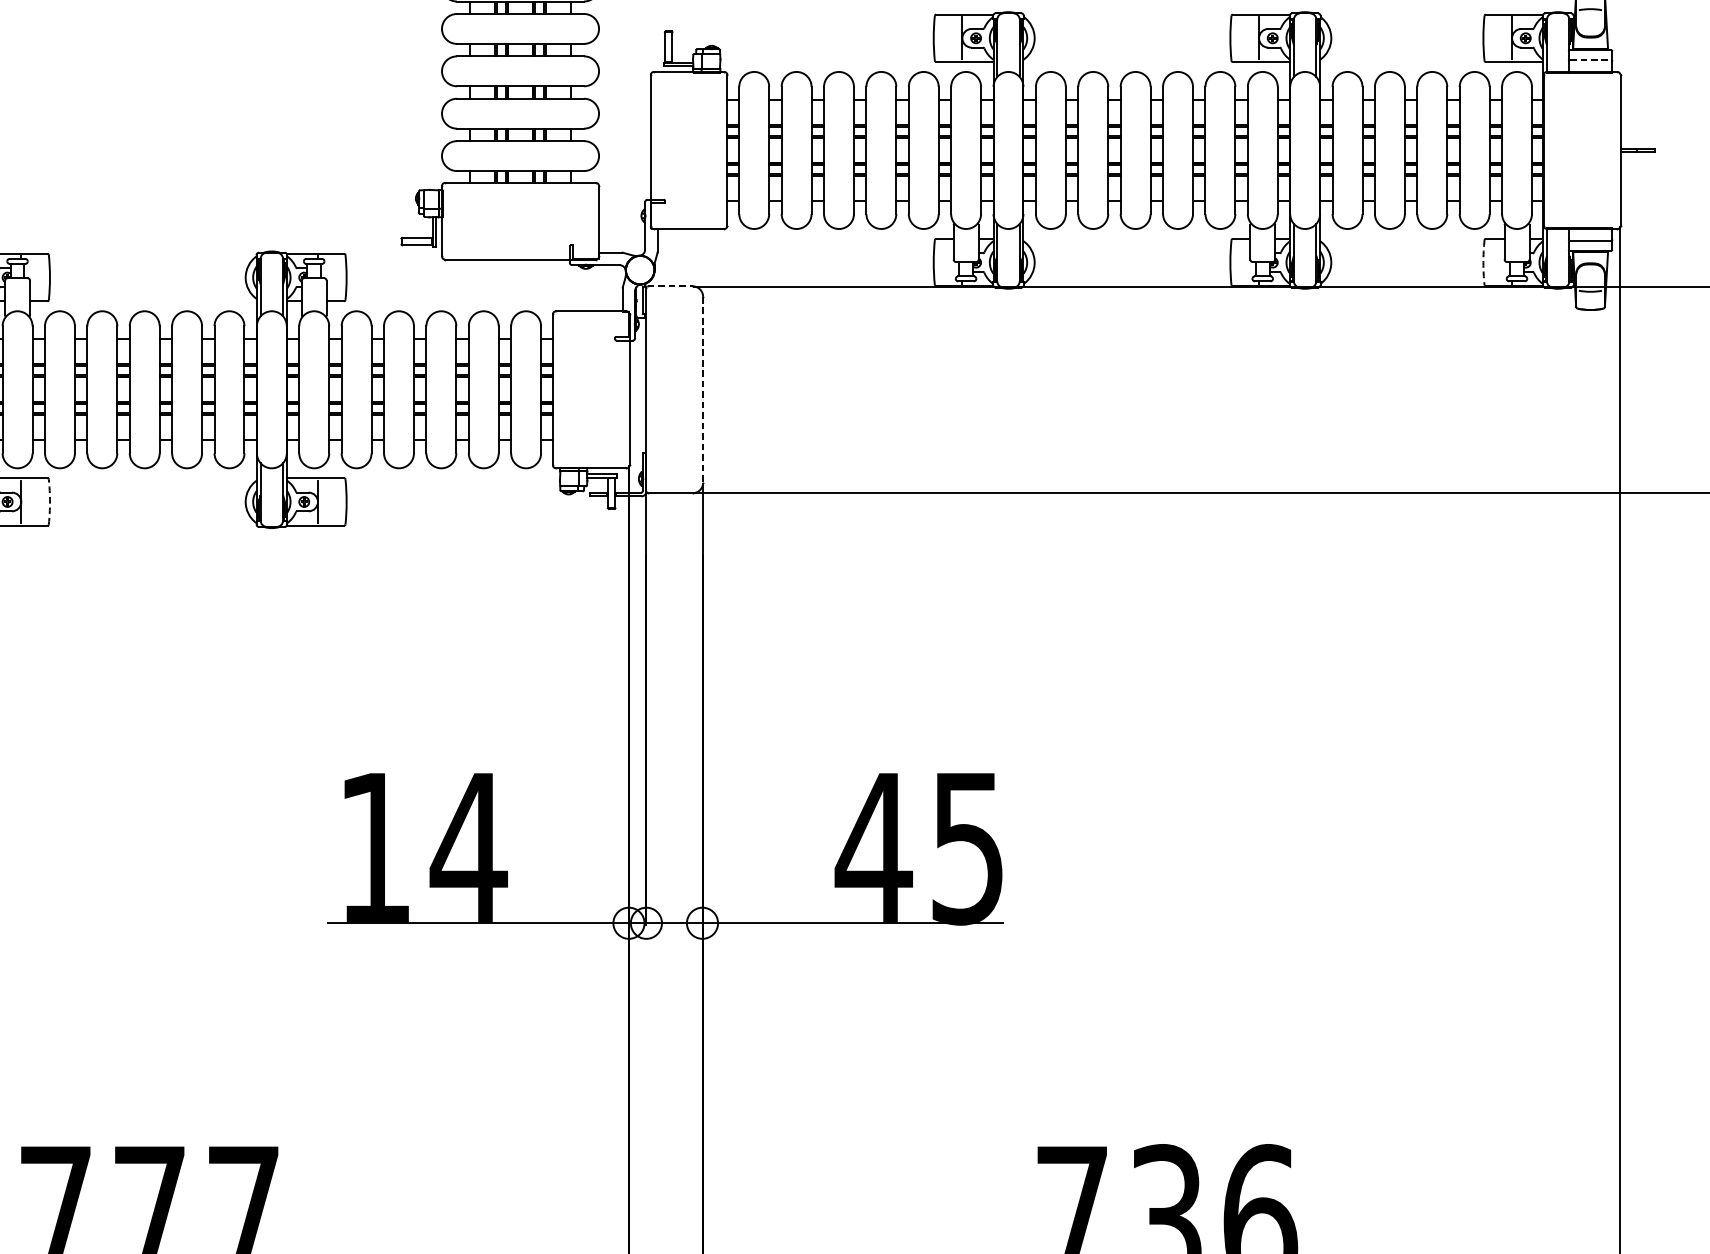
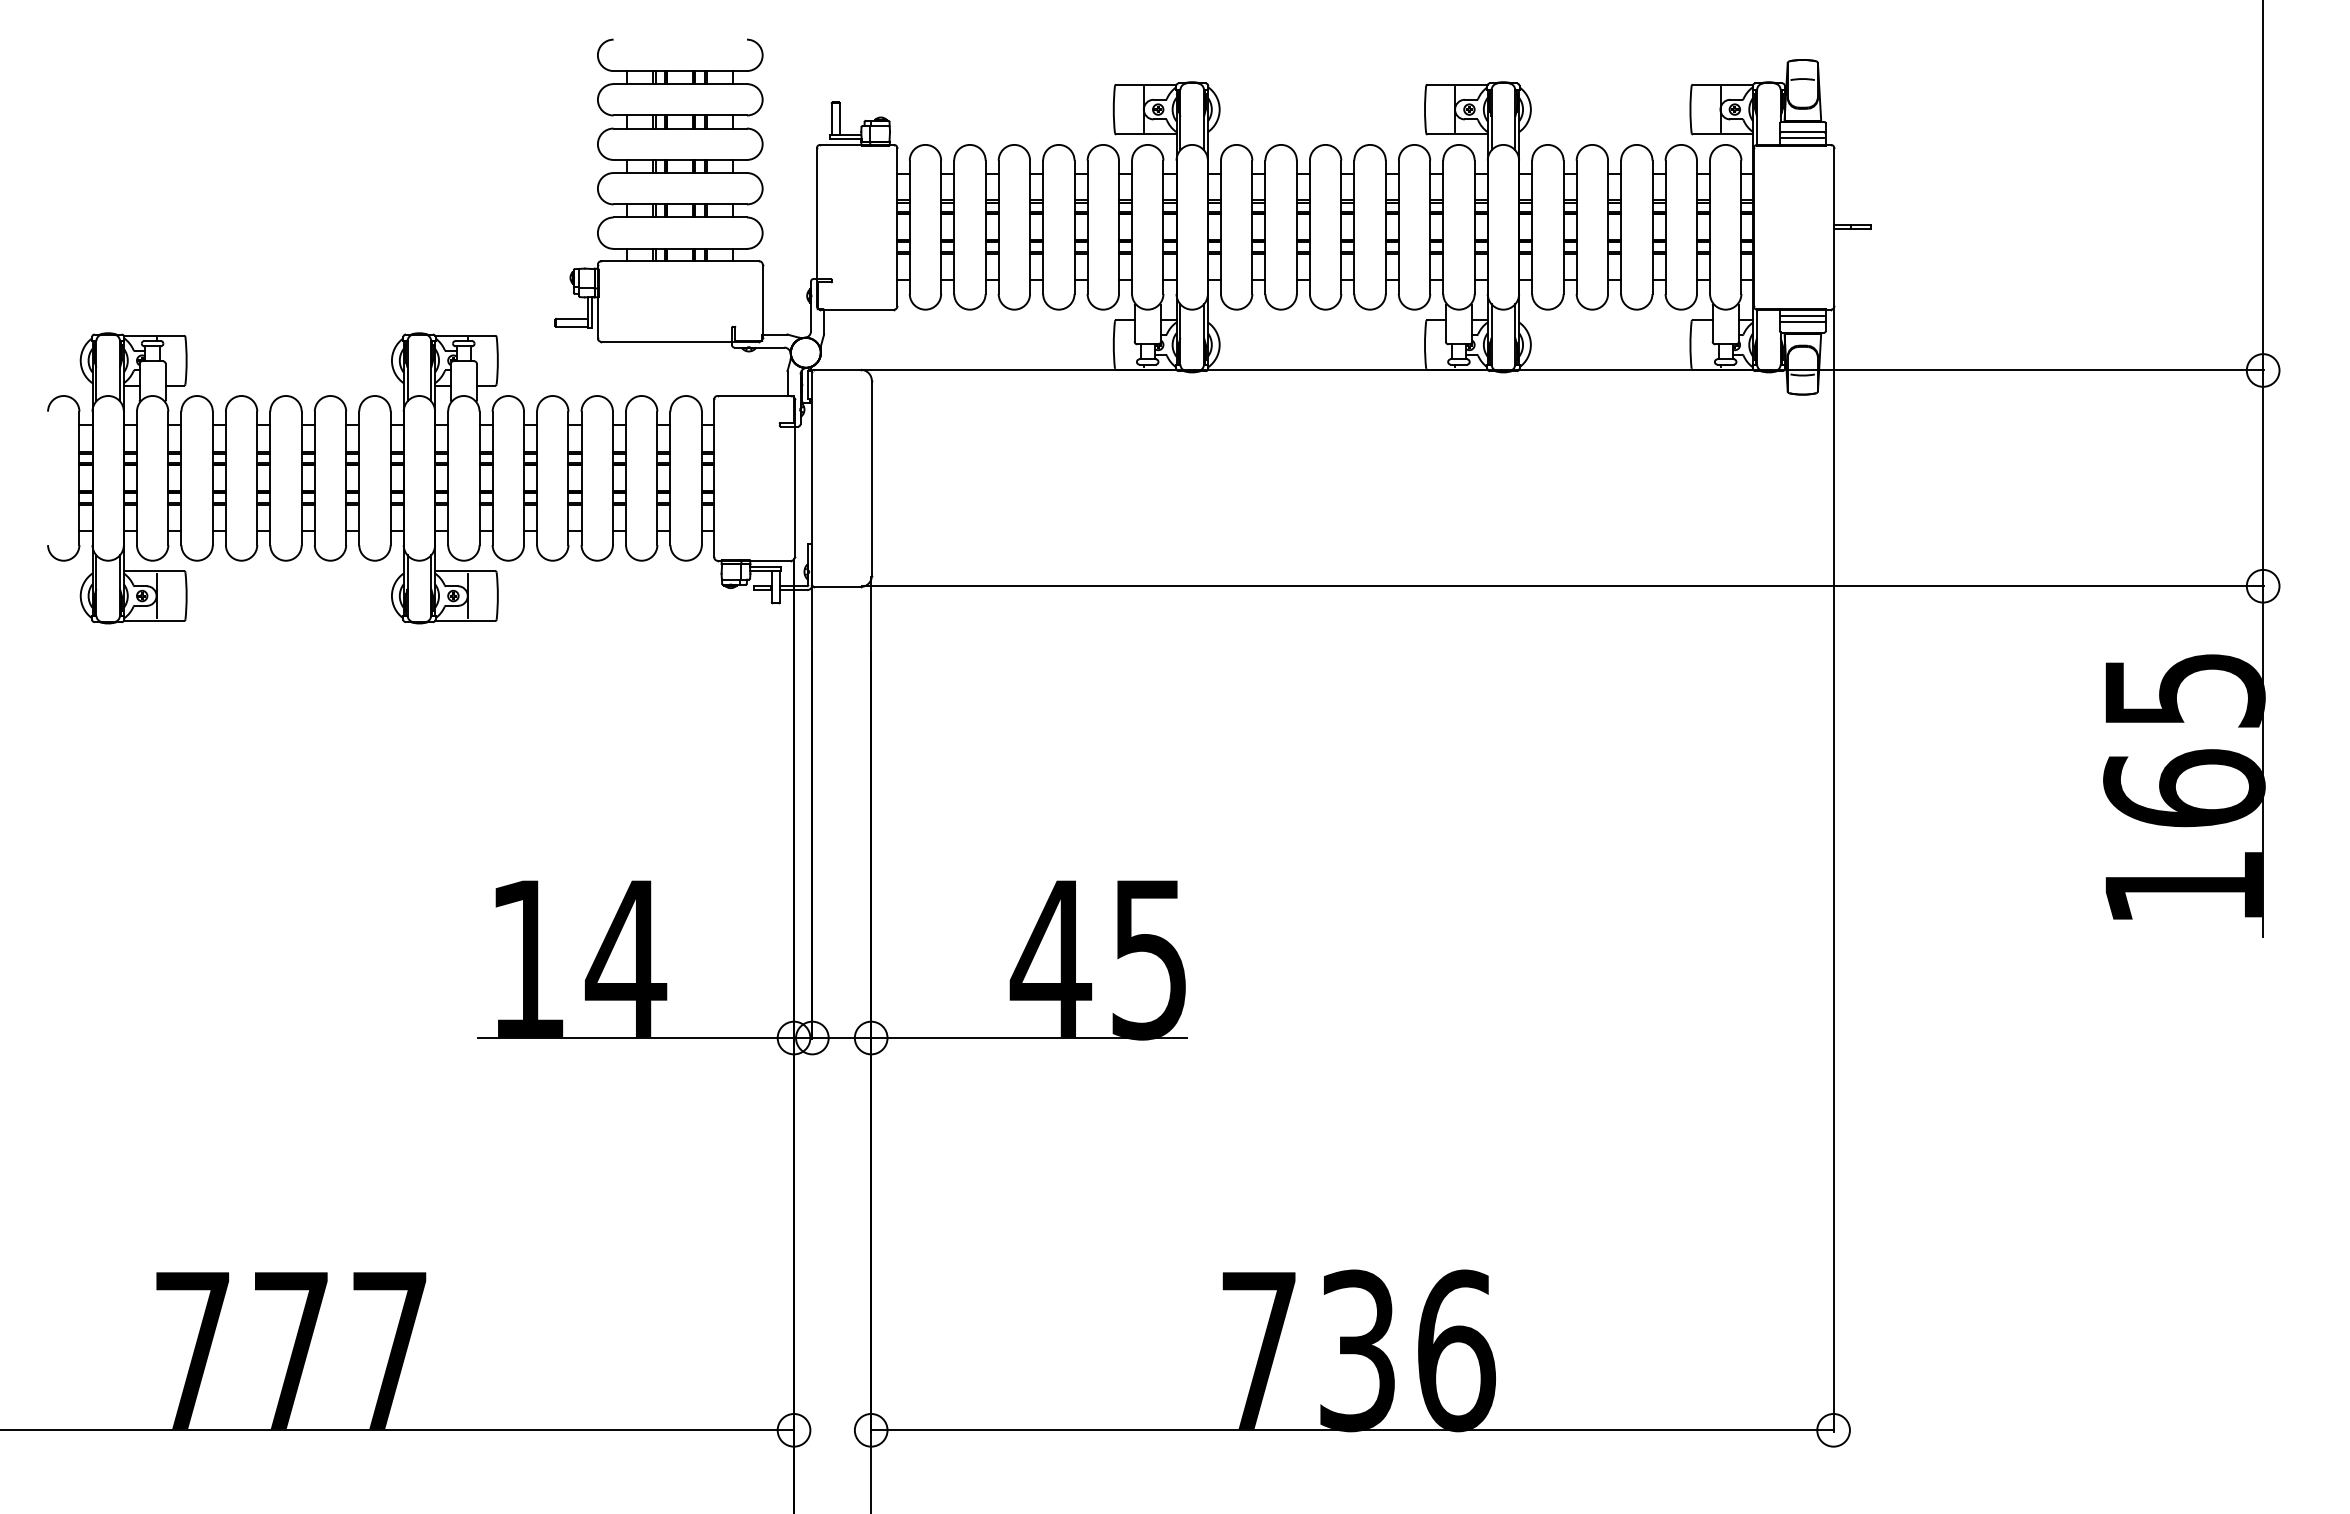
line: (1590, 60) -> (1802, 132), dashed -> solid
line: (1590, 65) -> (1802, 138), added
line: (1590, 235) -> (1802, 316), added
arc: (1483, 262) -> (1690, 344), dashed -> solid
line: (670, 286) -> (837, 369), dashed -> solid
line: (702, 389) -> (871, 478), dashed -> solid
arc: (49, 502) -> (186, 596), dashed -> solid

